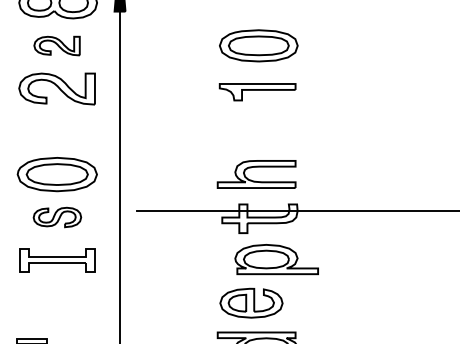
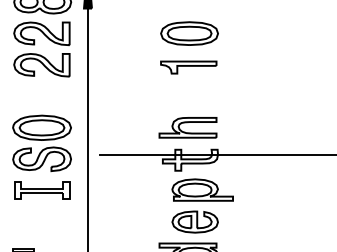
part: (56, 45) -> (41, 33), size x1.67
part: (57, 217) -> (42, 159), size x1.67
part: (251, 302) -> (195, 221), moved

